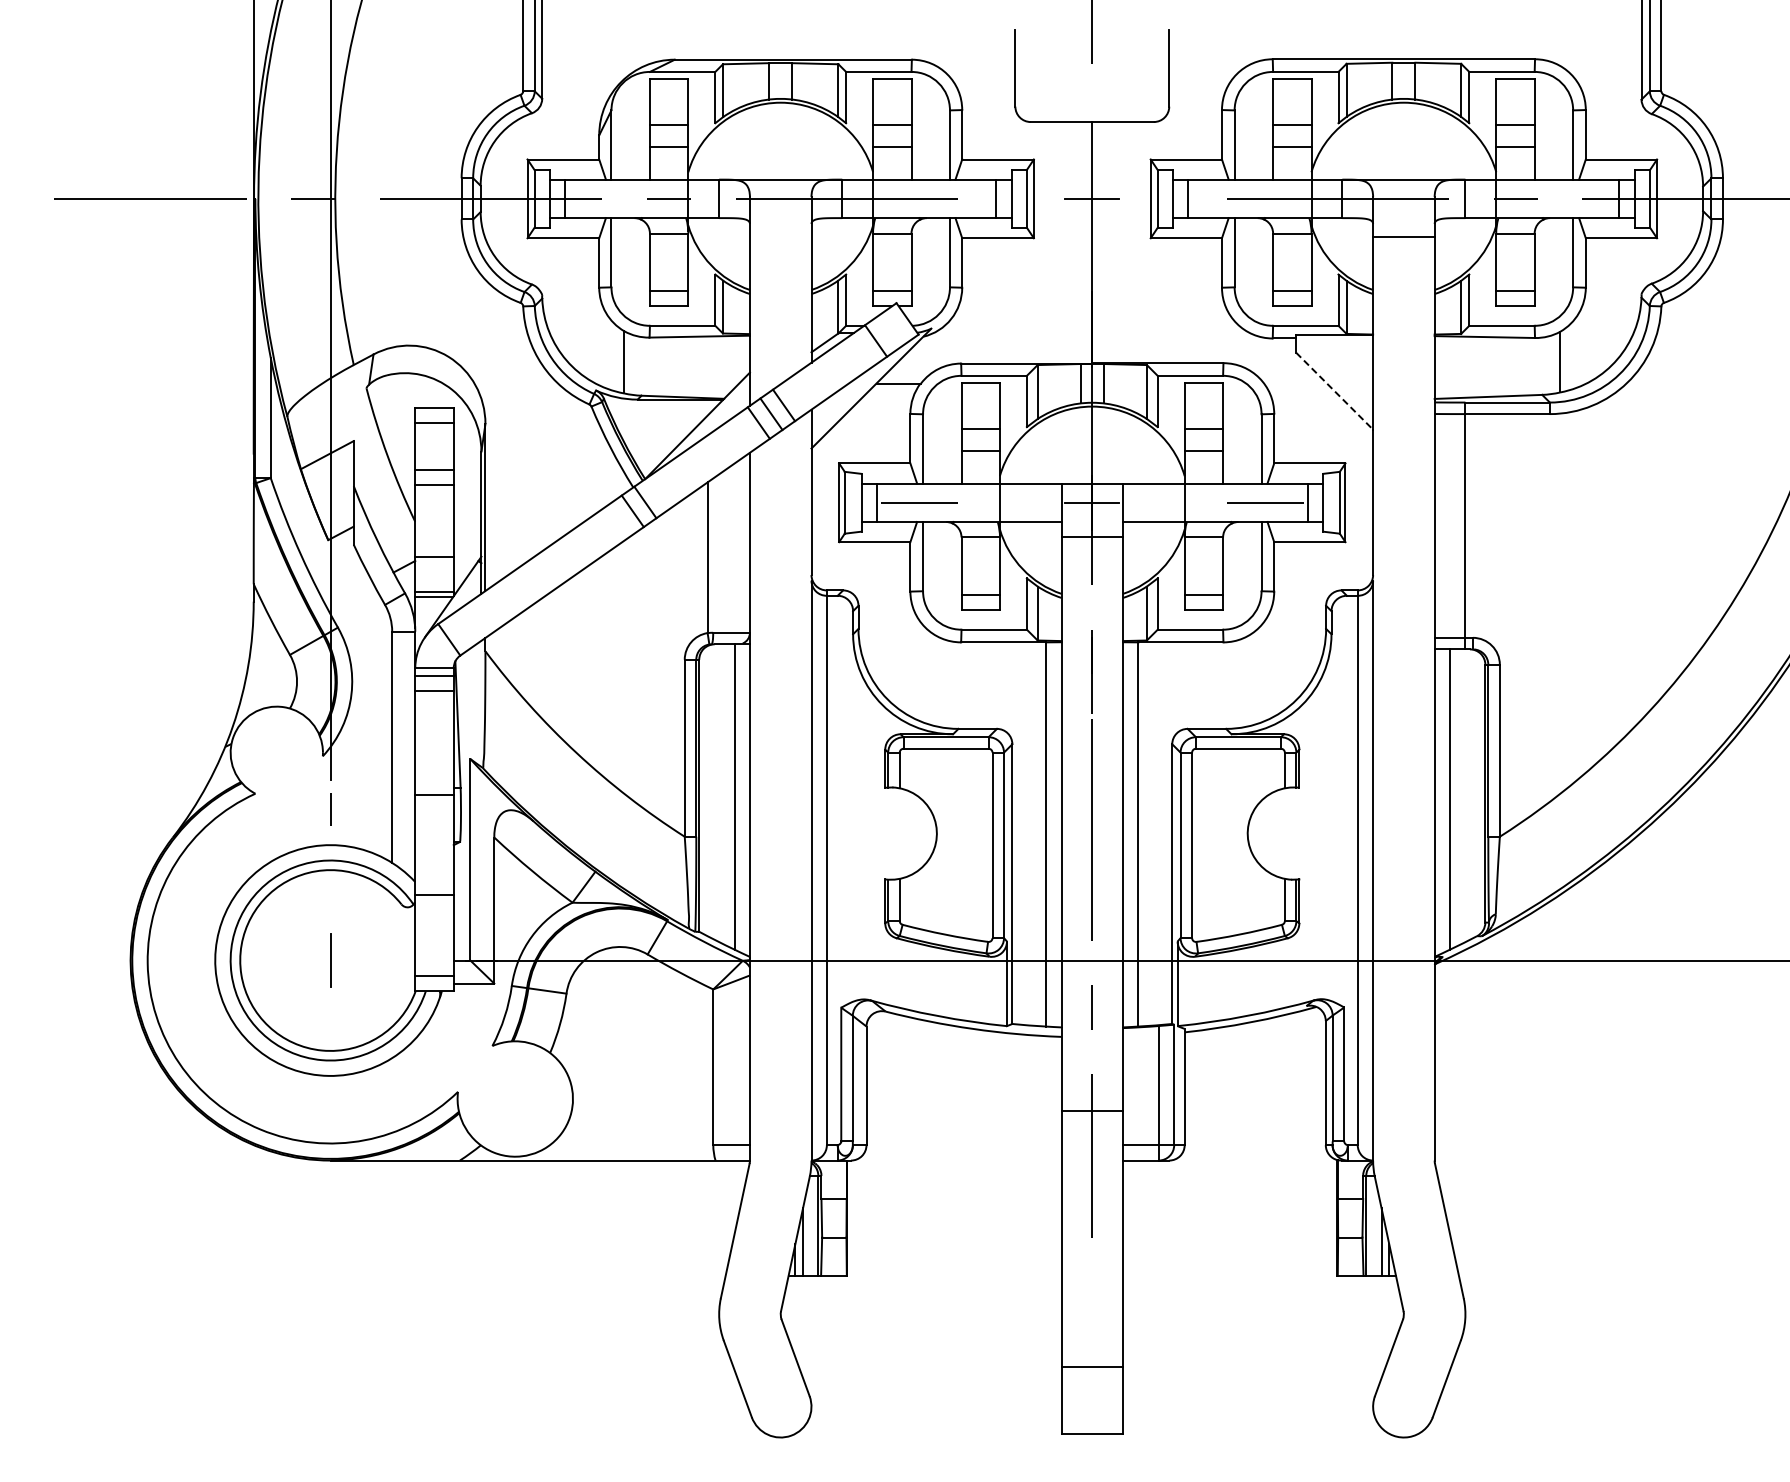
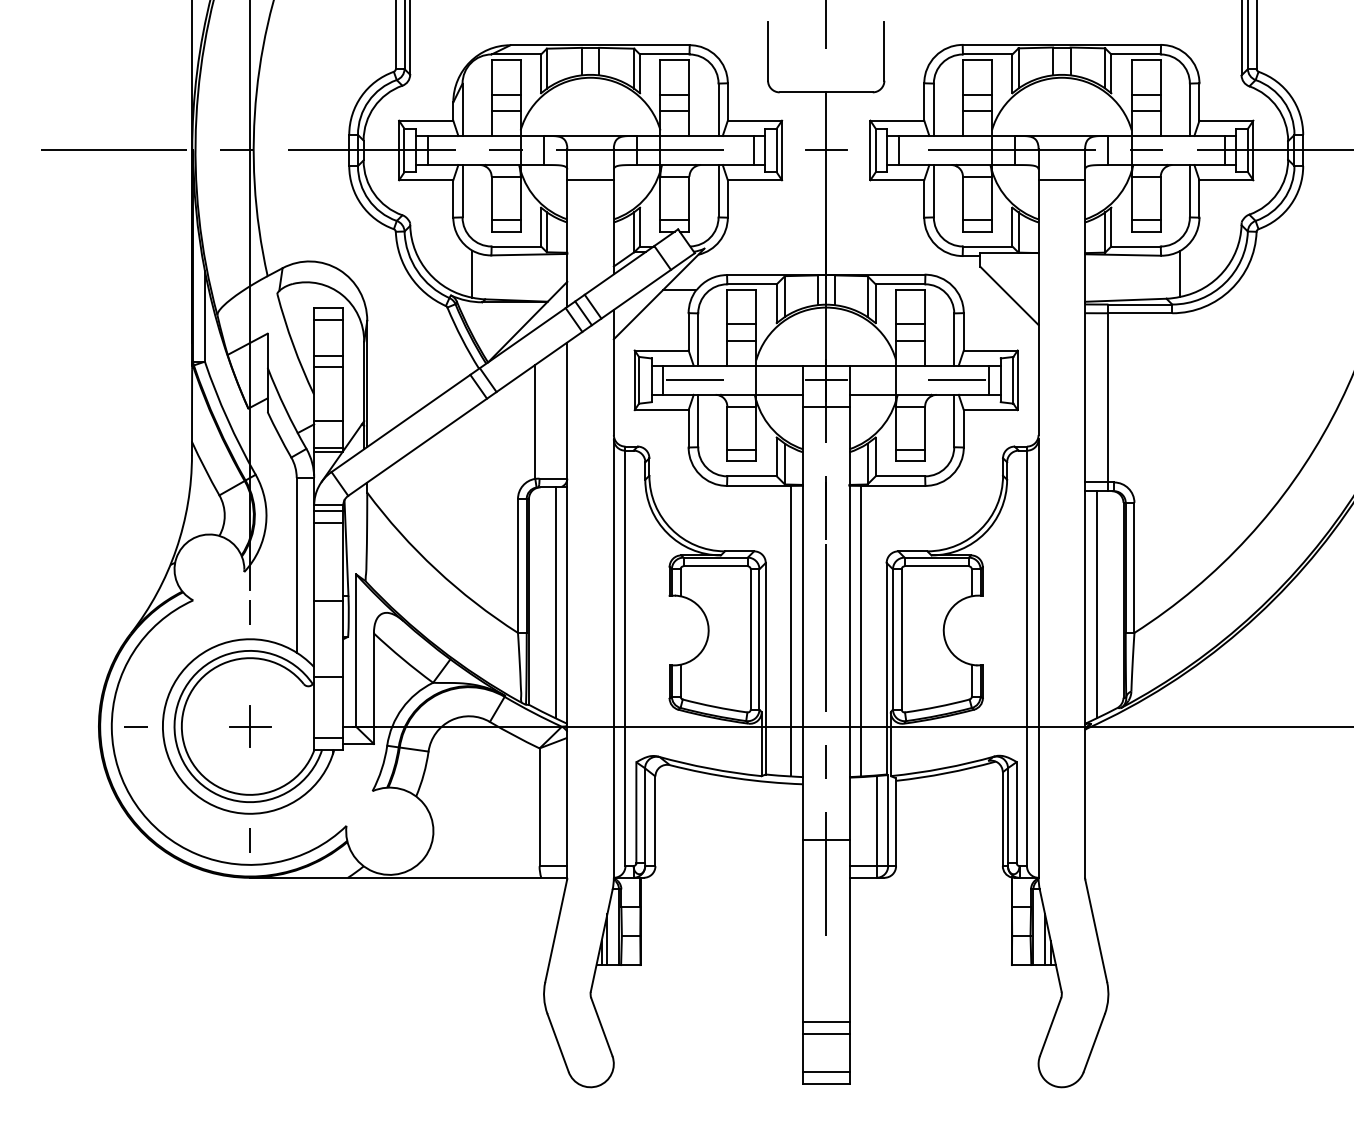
line: (780, 237) -> (590, 179), added
line: (1335, 391) -> (1010, 296), dashed -> solid
line: (179, 960) -> (135, 726), added
line: (330, 960) -> (250, 726), added
line: (330, 1111) -> (250, 840), added
line: (1092, 1351) -> (826, 1022), added
line: (1092, 1416) -> (826, 1071), added

